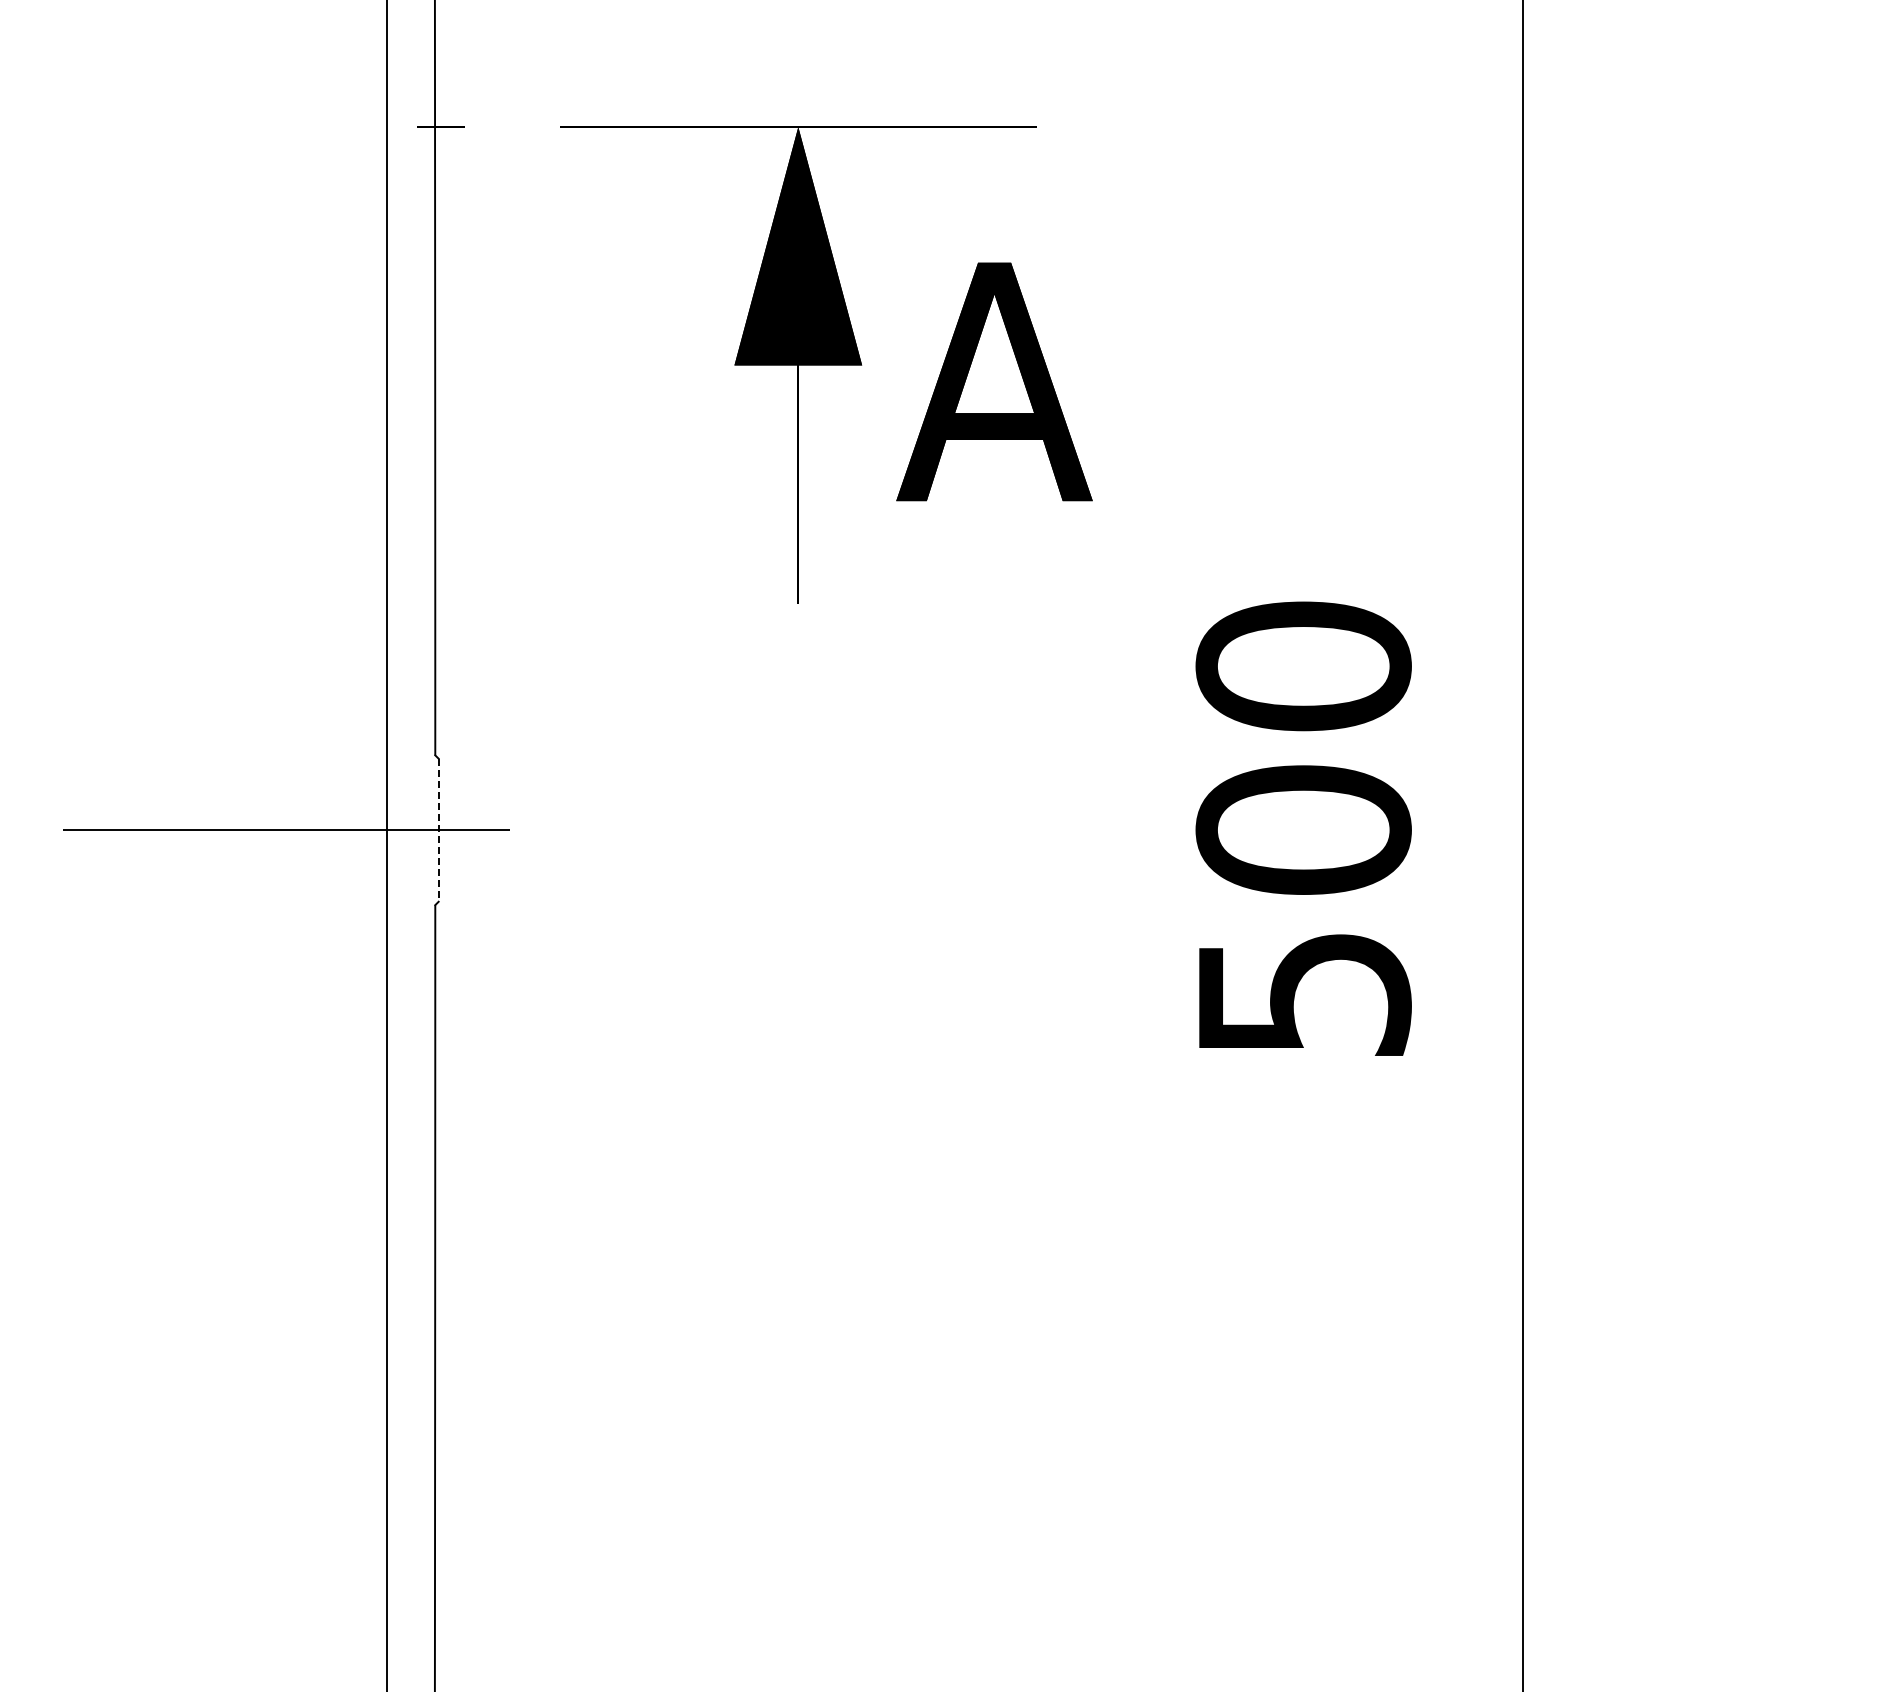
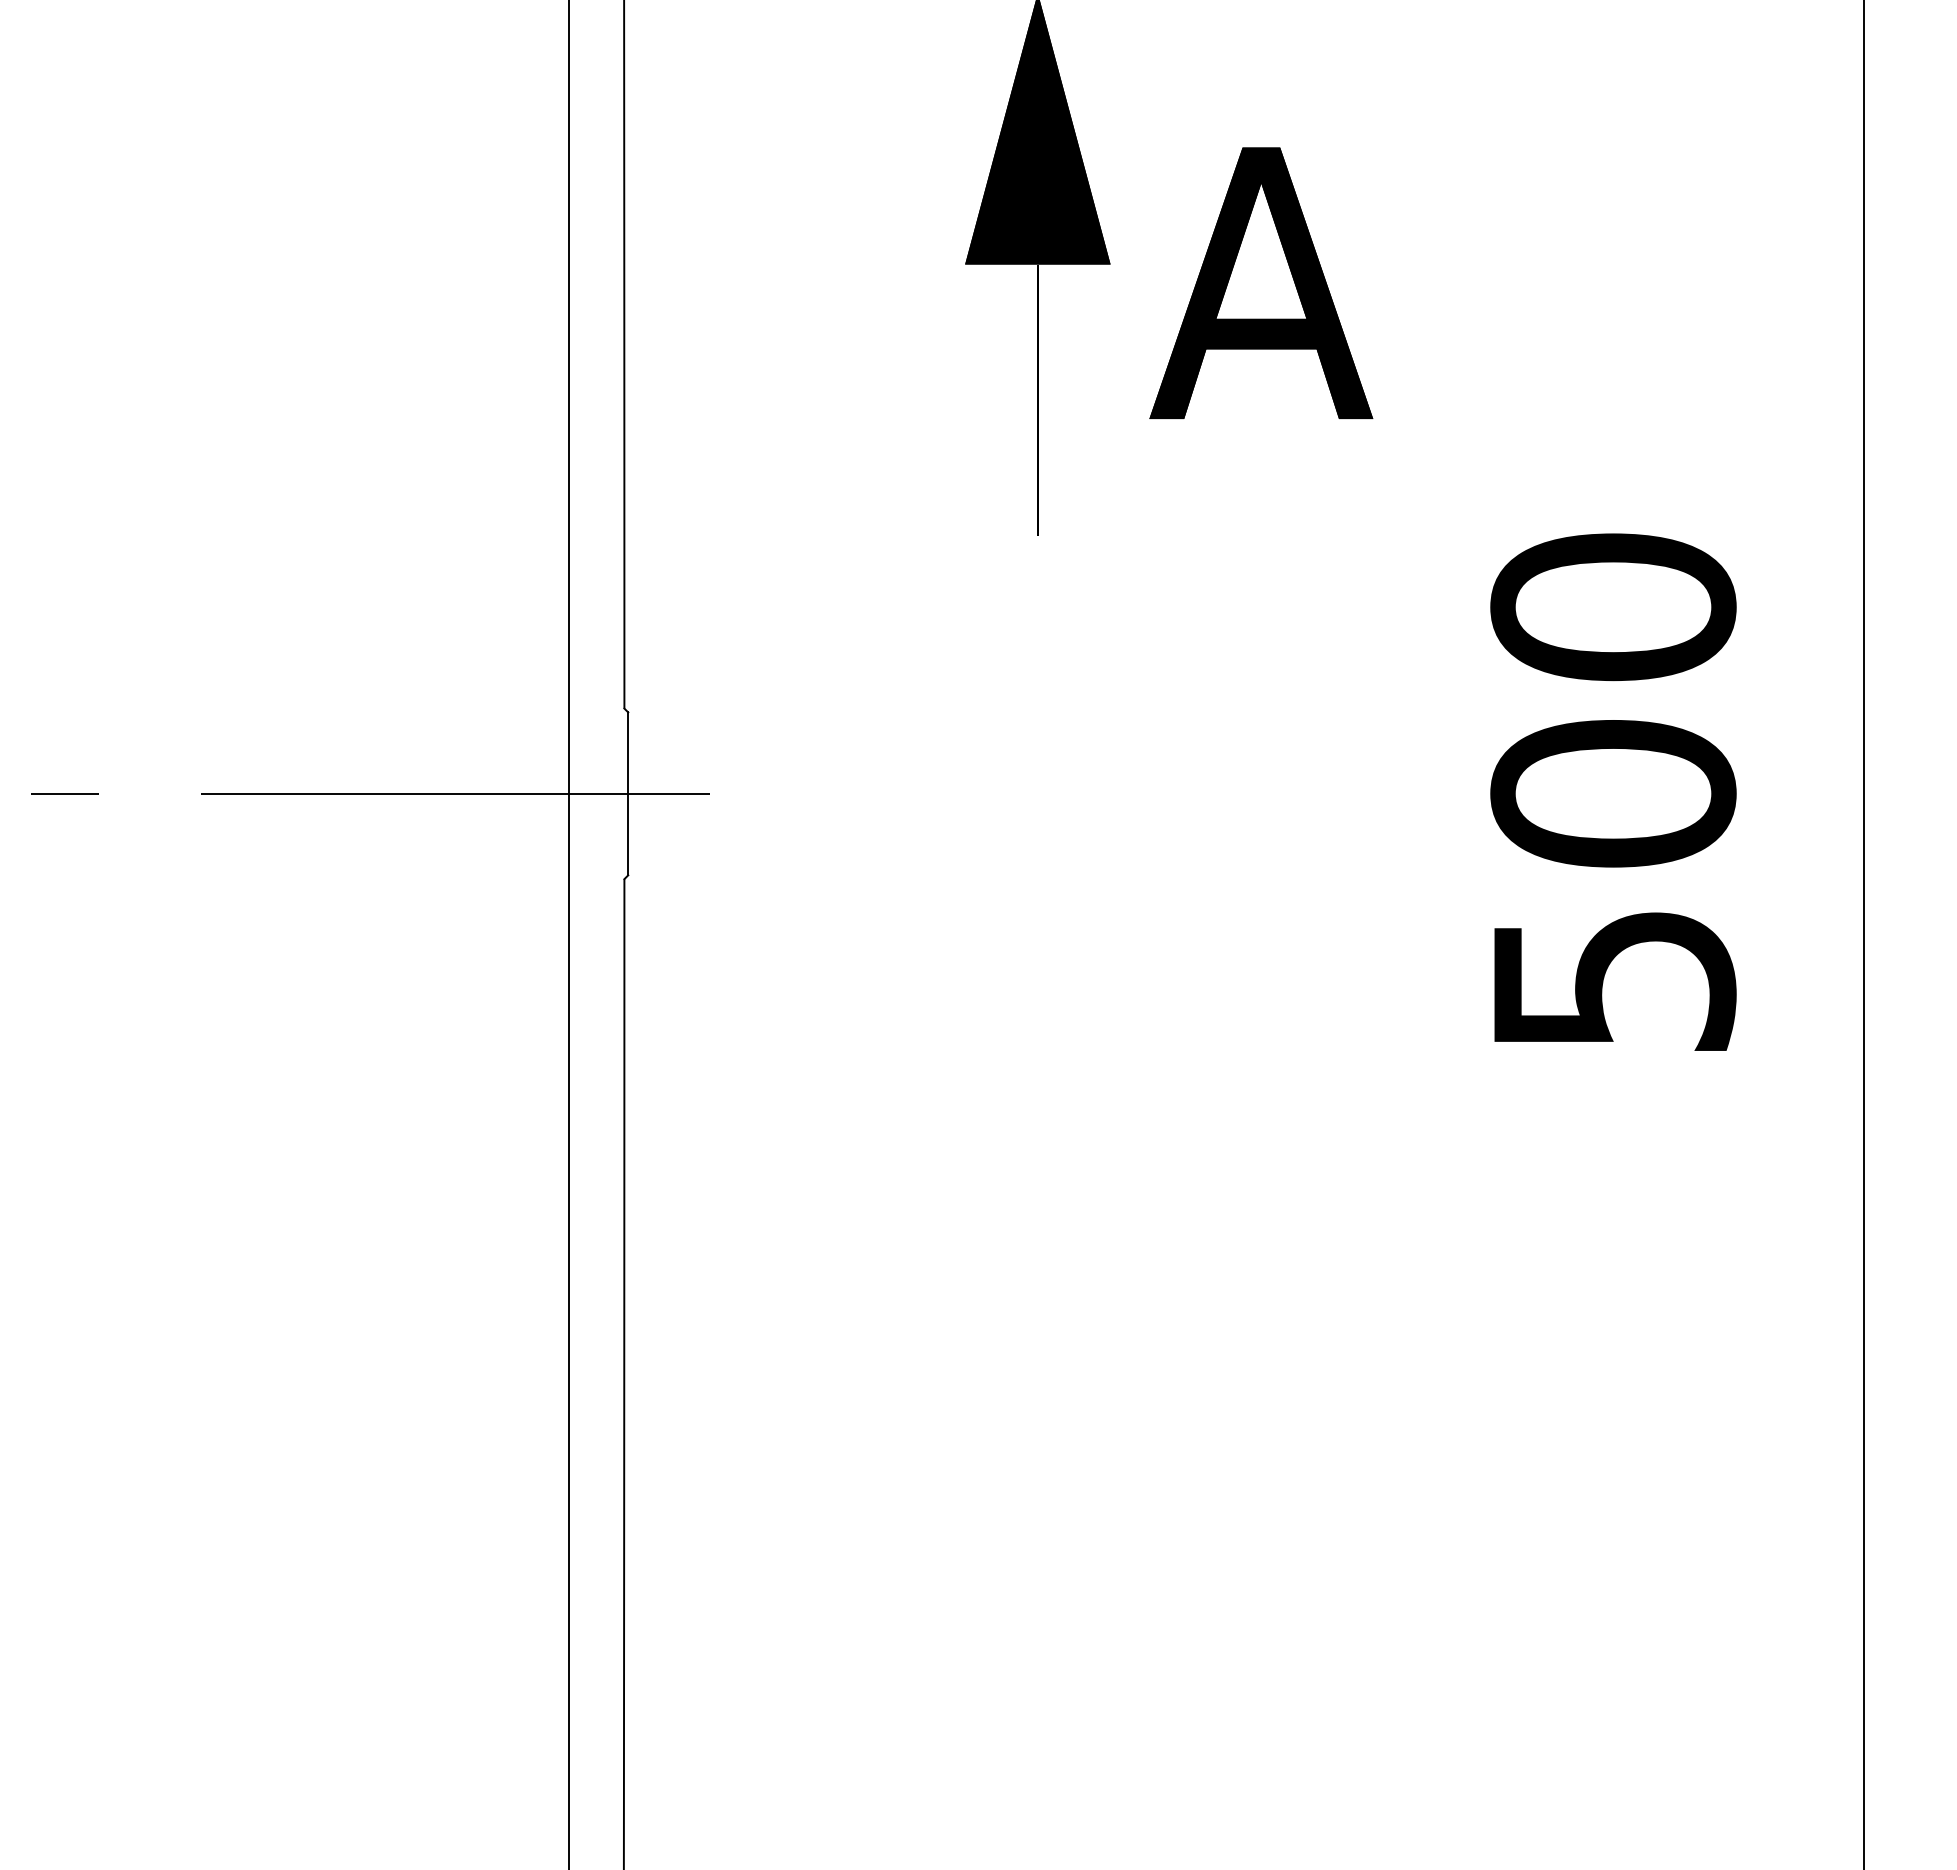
line: (438, 830) -> (628, 794), dashed -> solid

